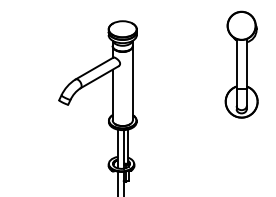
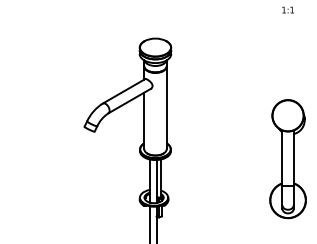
part: (241, 65) -> (287, 159), moved

